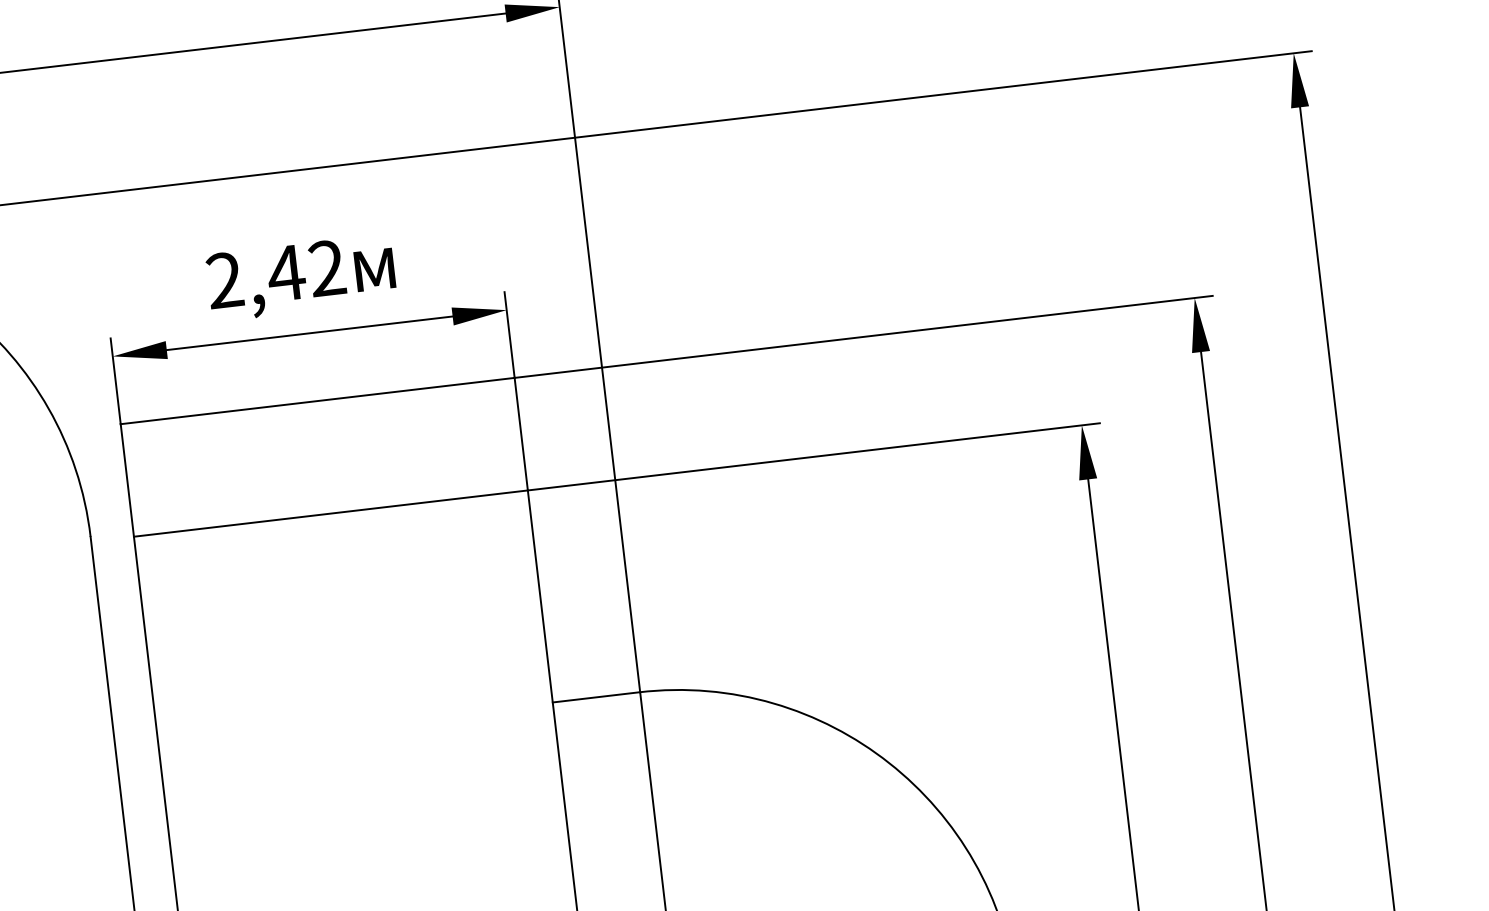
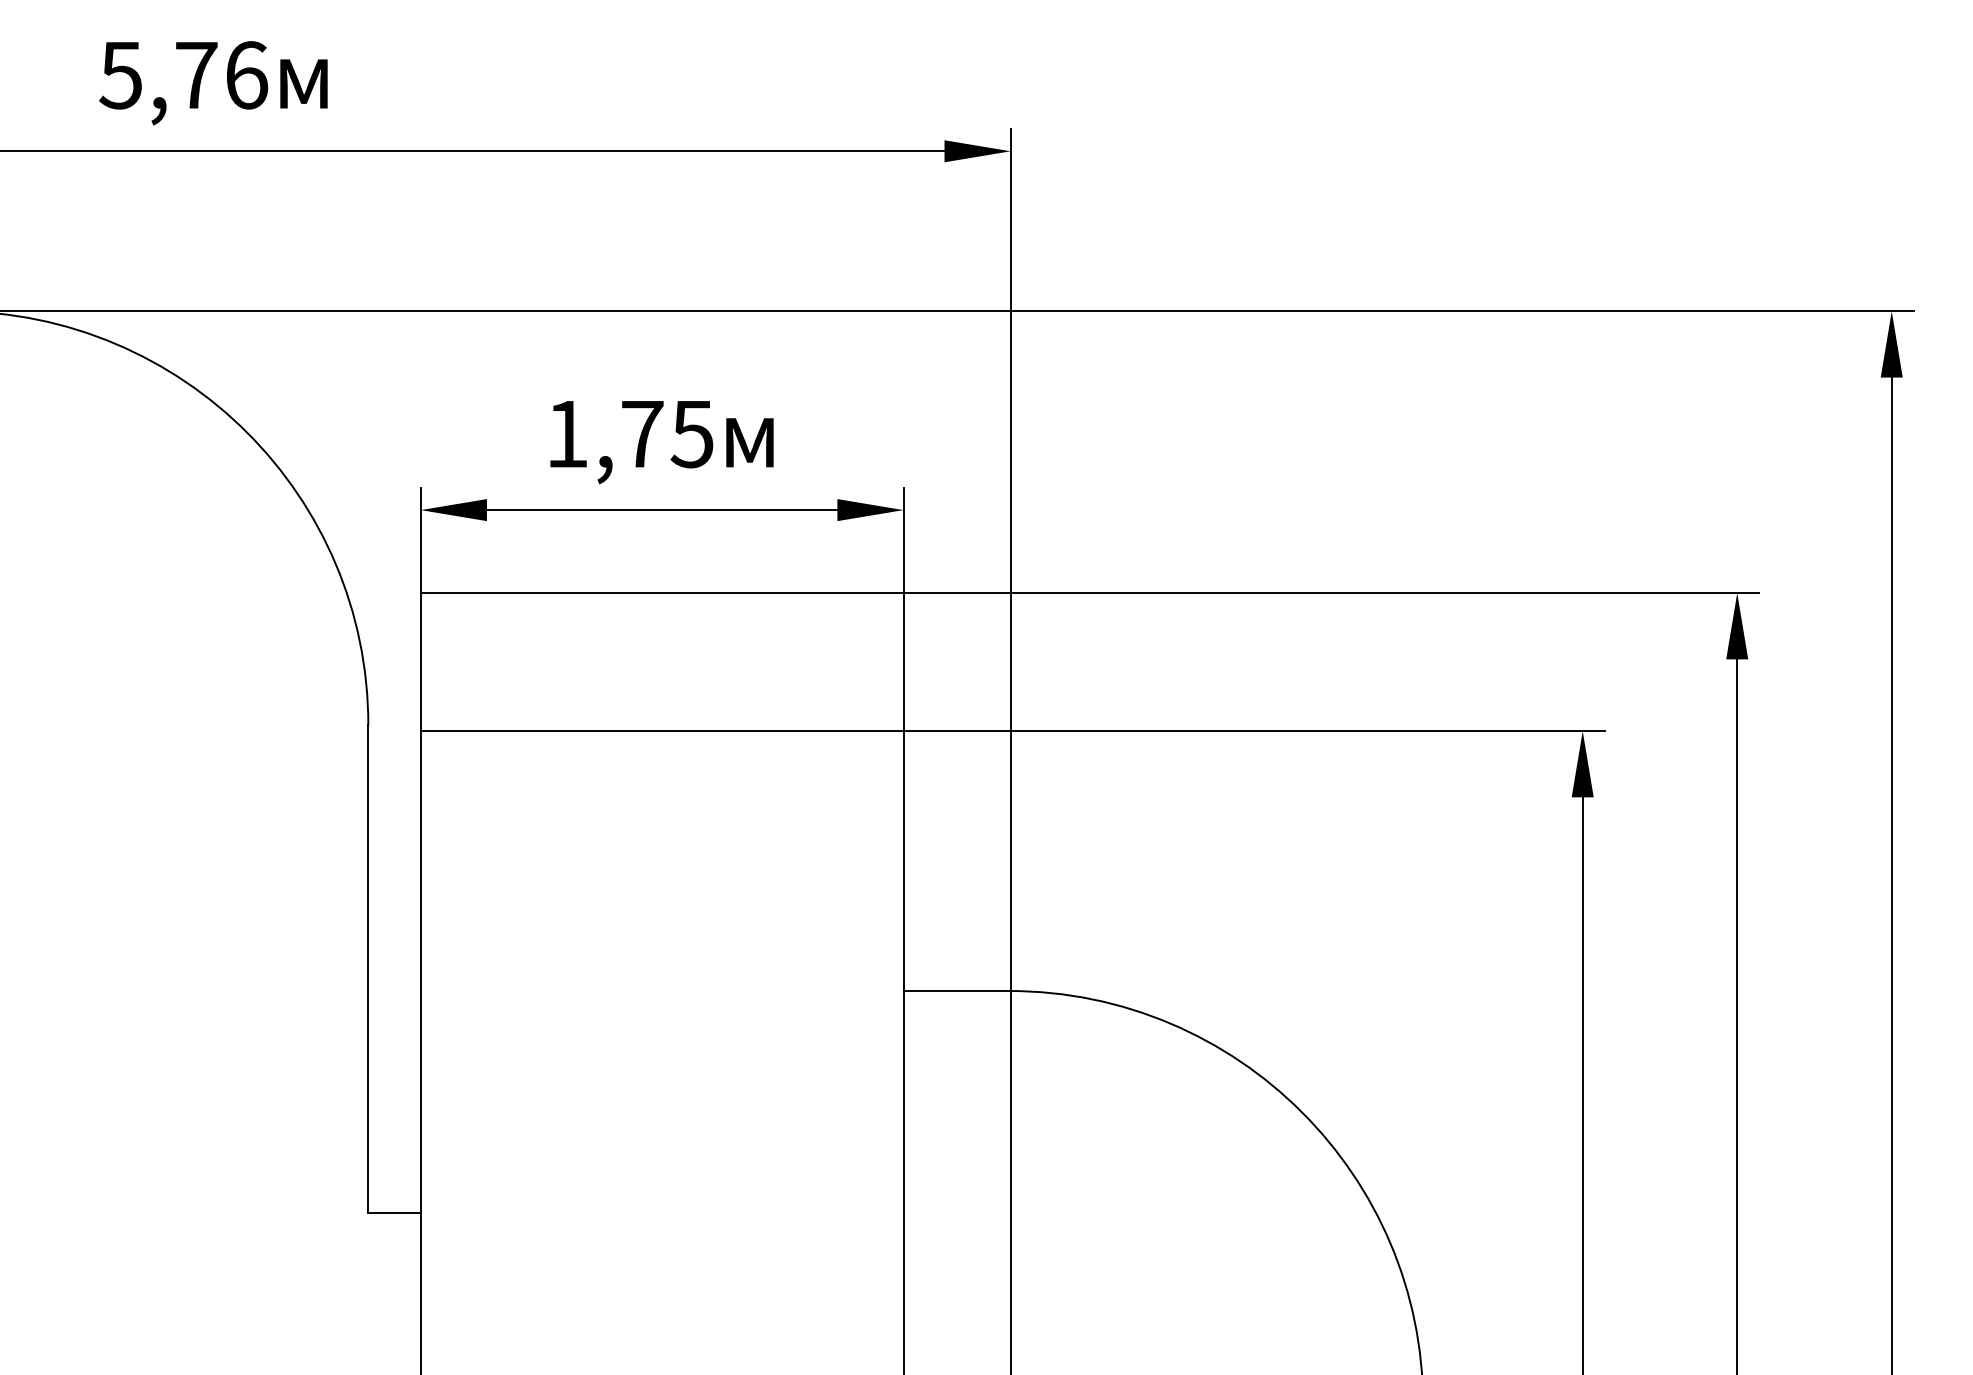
text: (275, 274) -> (629, 434), 2,42 -> 1,75

